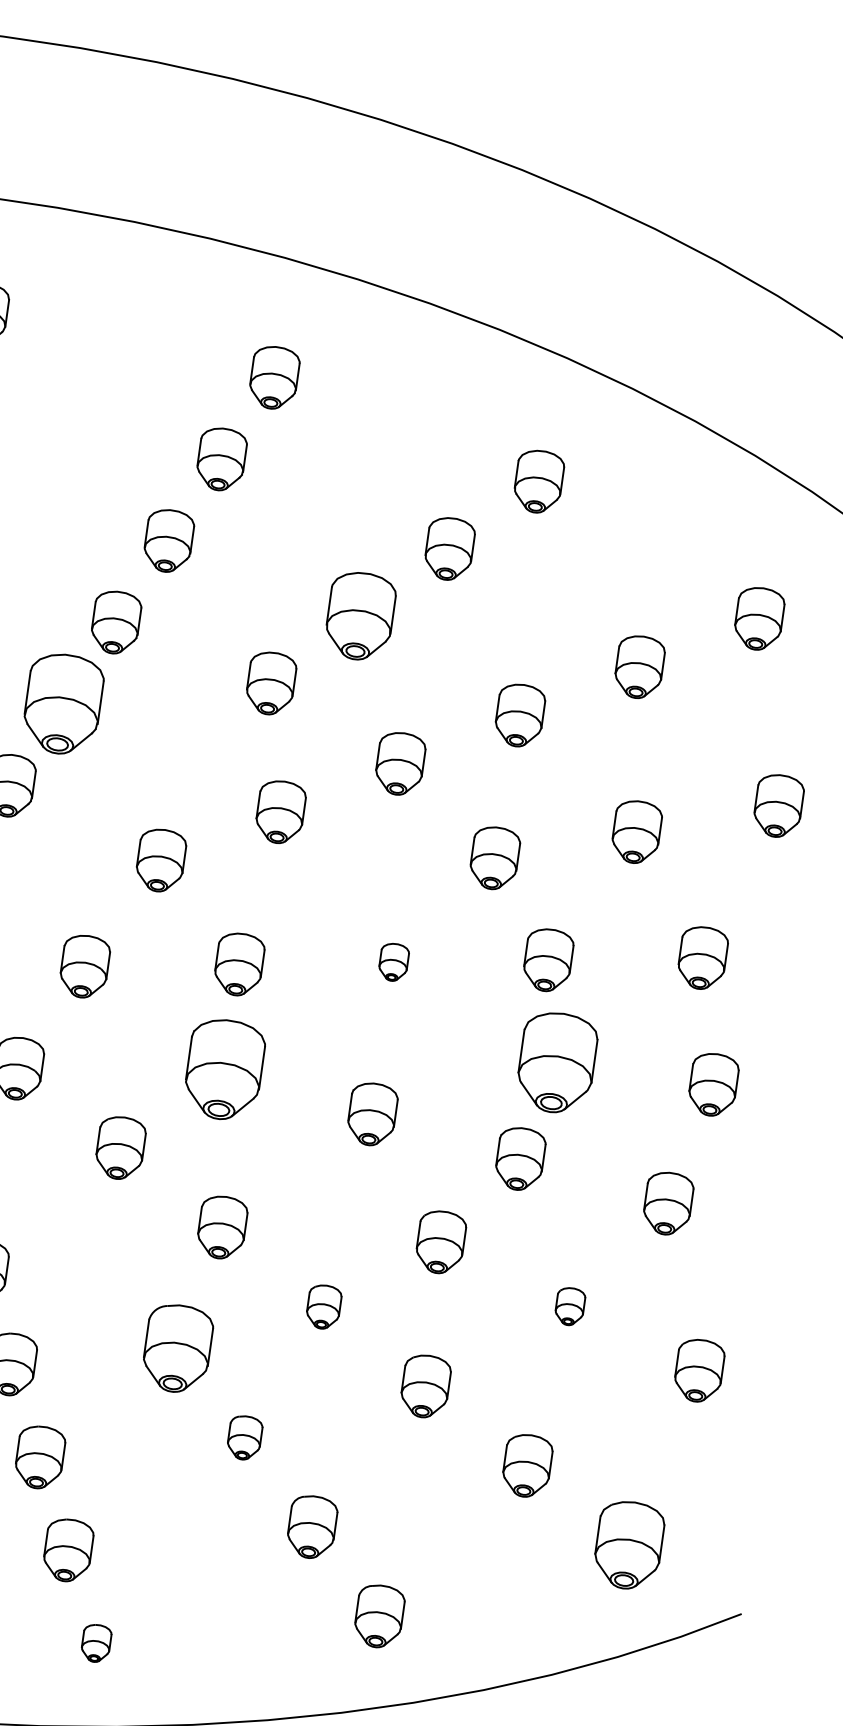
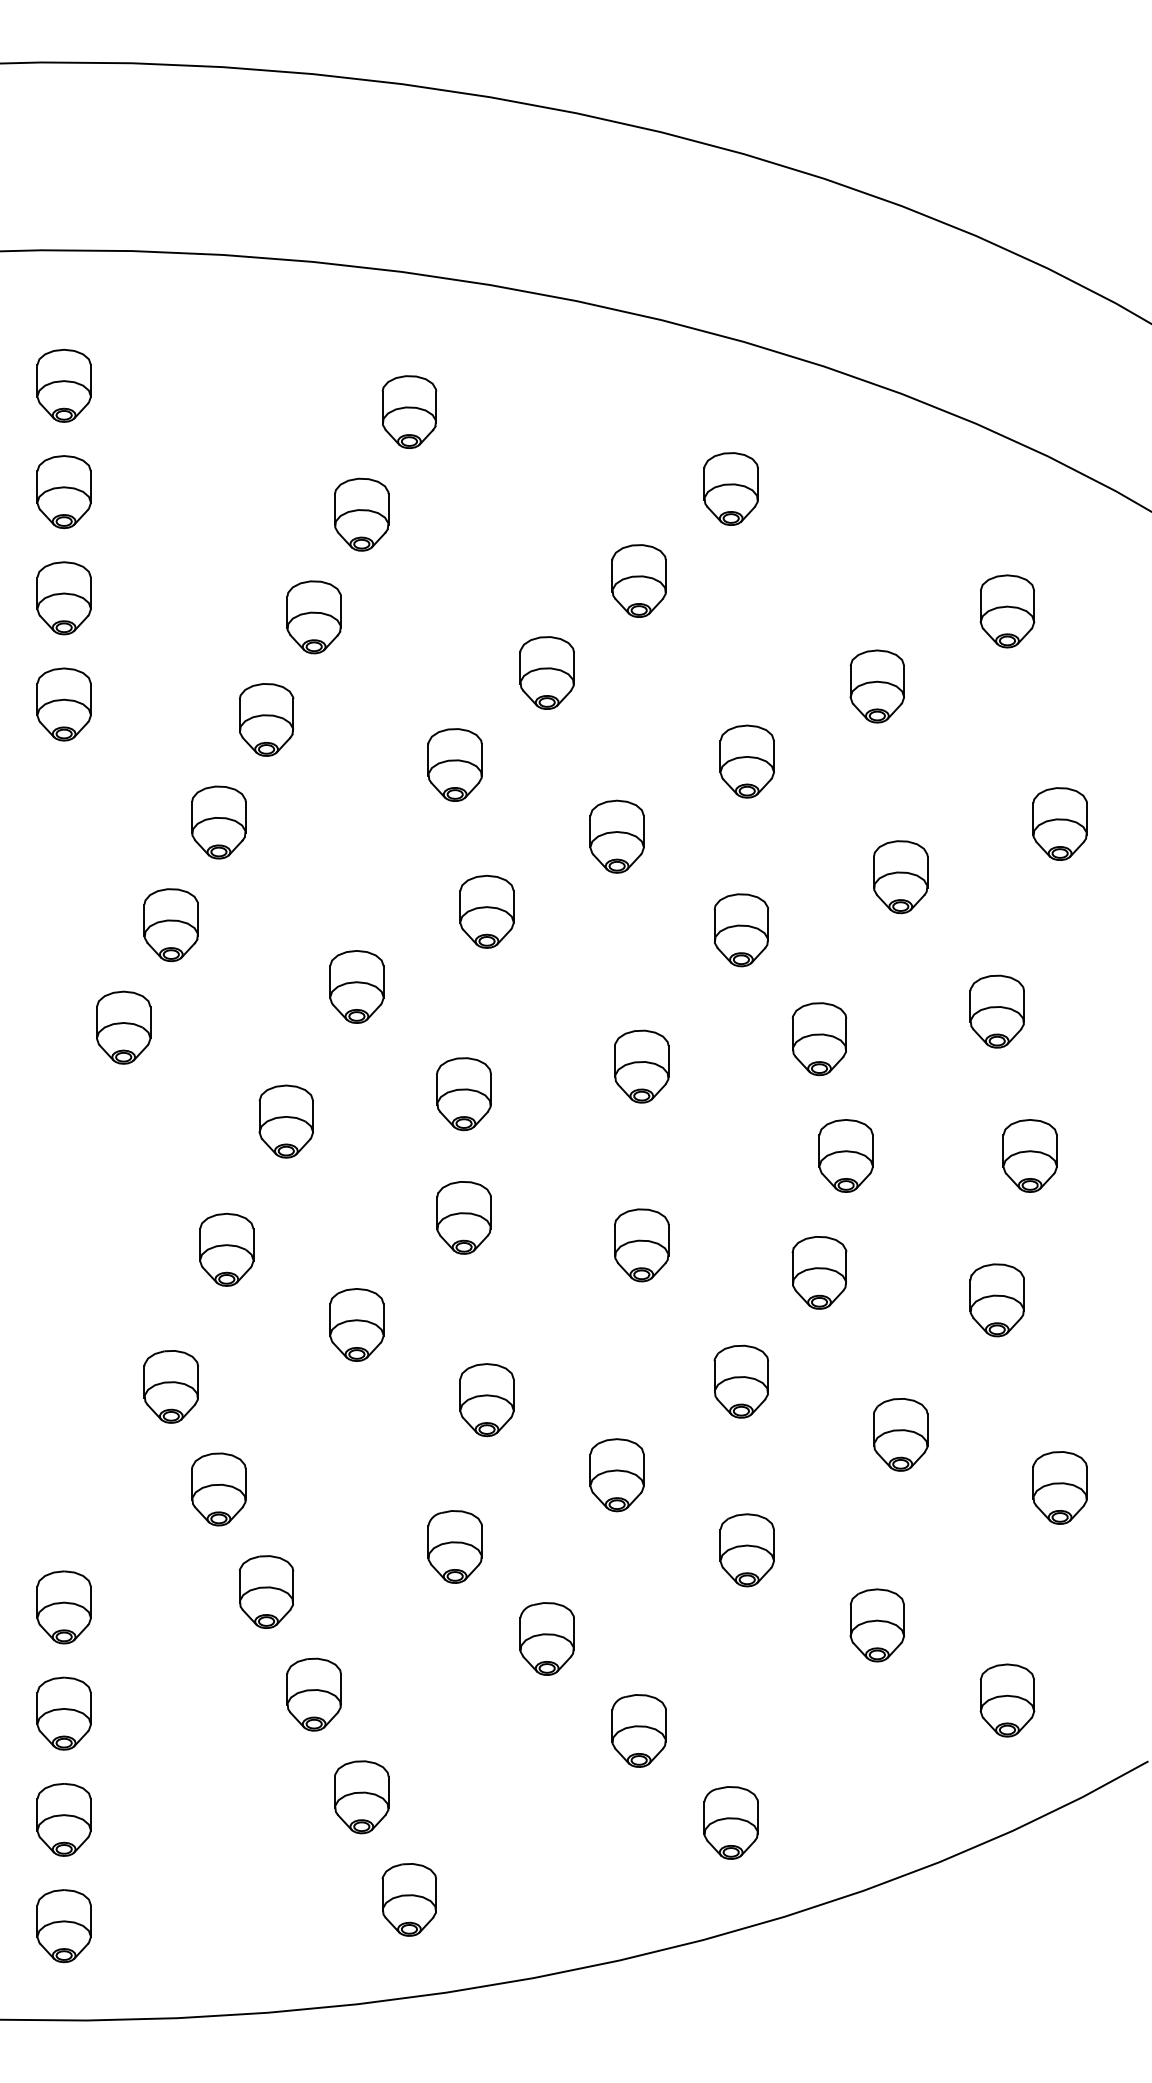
part: (359, 615) -> (546, 672), size x0.71
part: (62, 704) -> (218, 822), size x0.62
part: (393, 962) -> (641, 1066), size x1.67
part: (556, 1062) -> (845, 1155), size x0.62
part: (224, 1069) -> (463, 1217), size x0.62
part: (569, 1306) -> (900, 1434), size x1.67
part: (323, 1307) -> (616, 1475), size x1.43
part: (177, 1348) -> (454, 1546), size x0.71
part: (244, 1437) -> (546, 1638), size x1.43
part: (629, 1545) -> (1007, 1700), size x0.71
part: (95, 1643) -> (408, 1899), size x1.67

